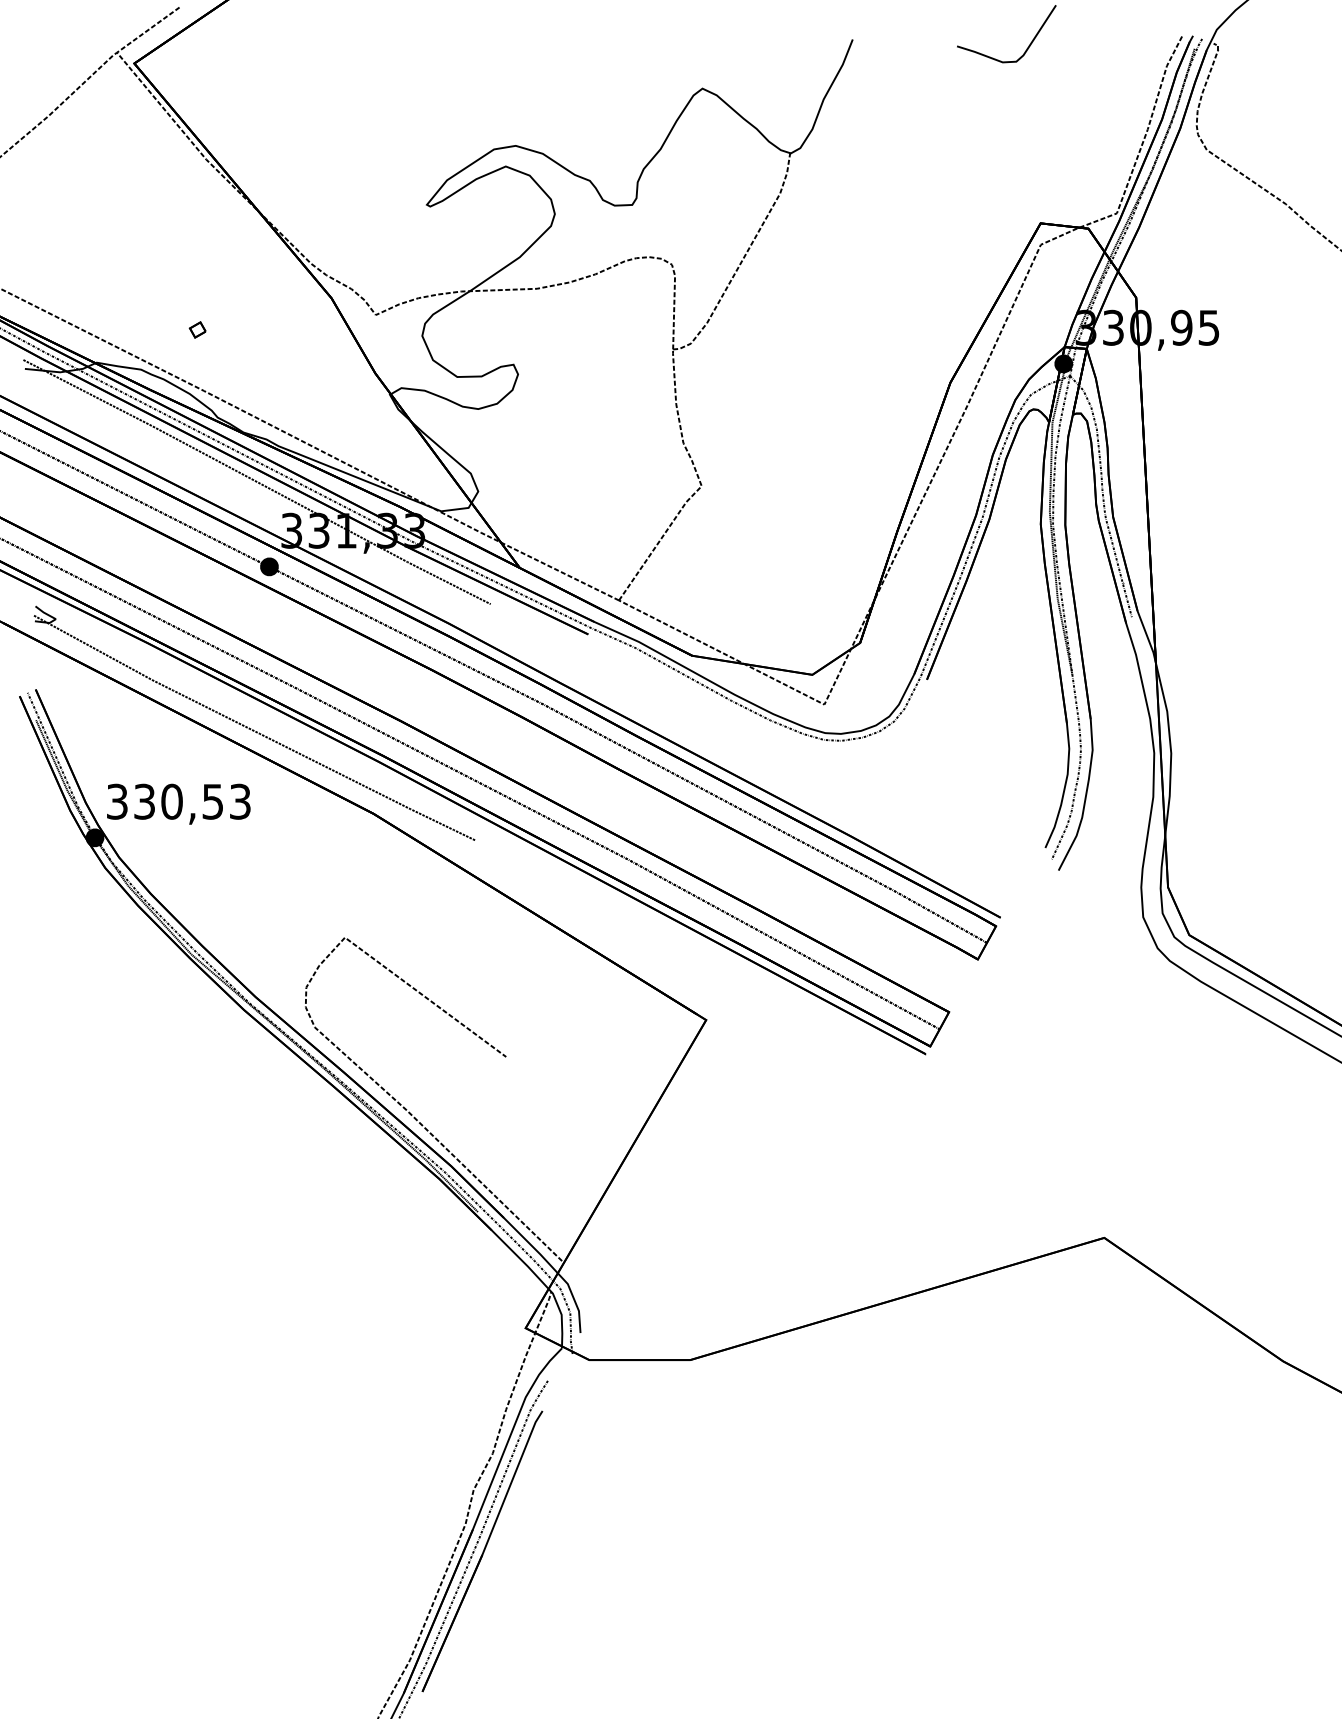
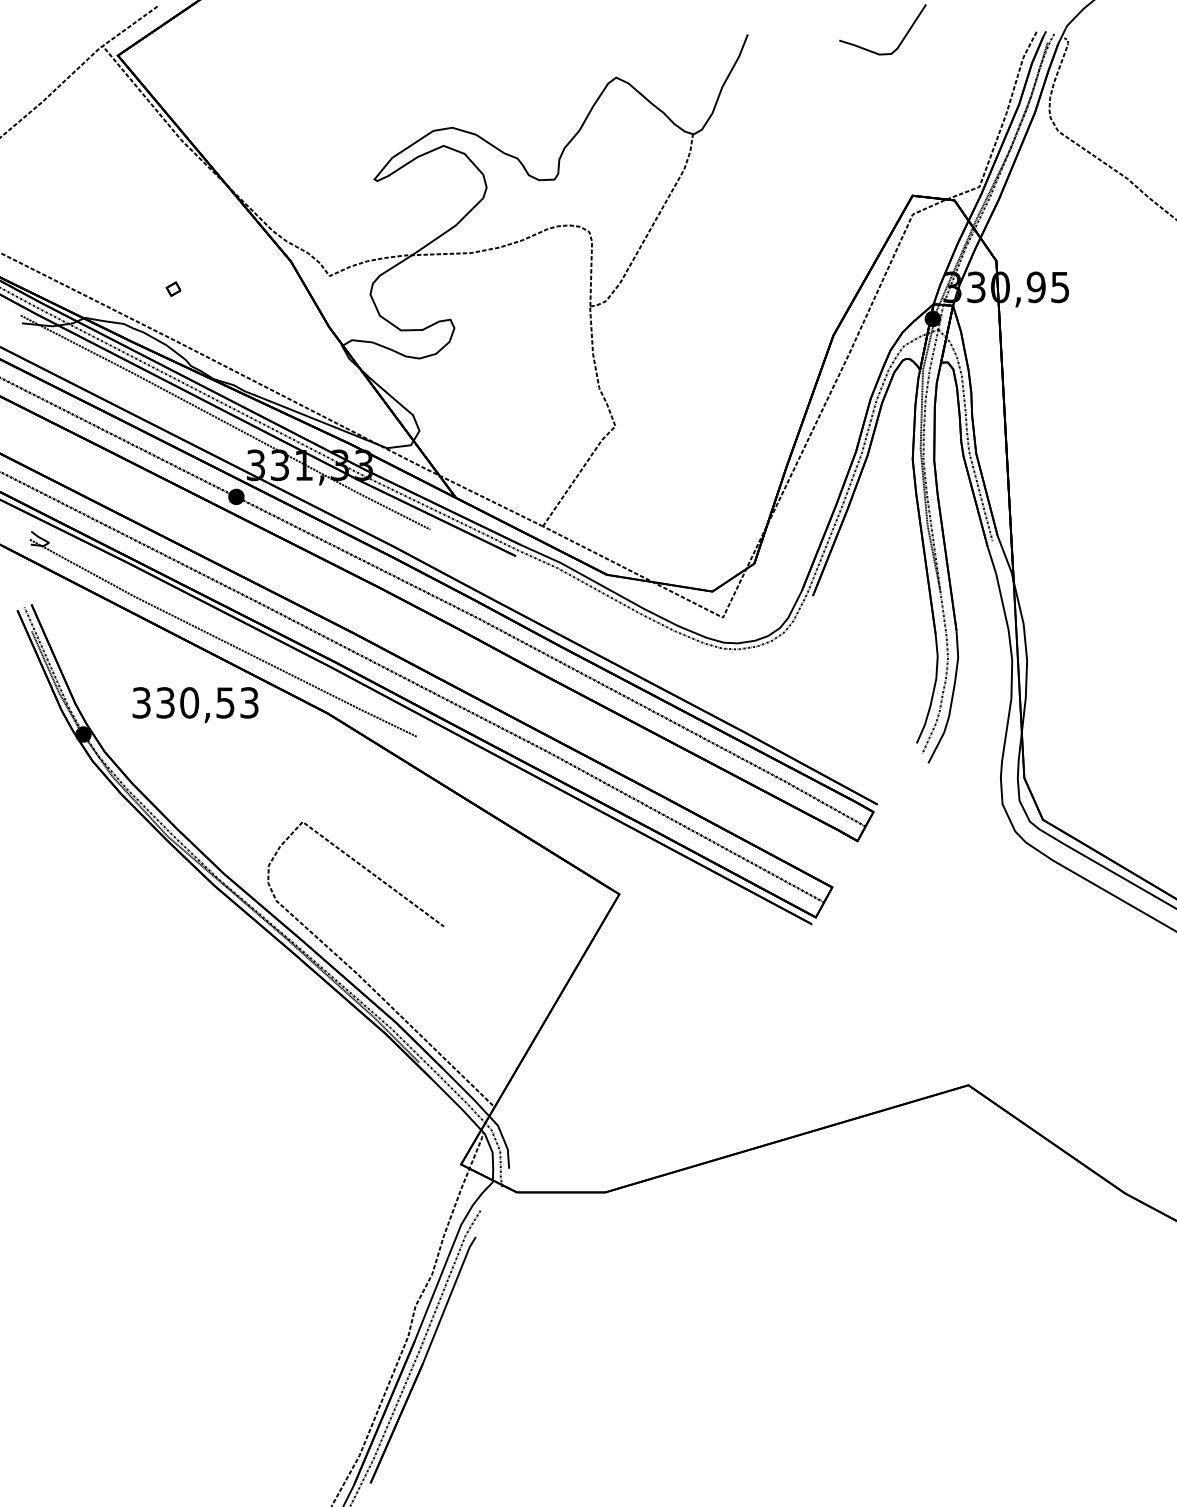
text: (178, 803) -> (195, 704), moved

